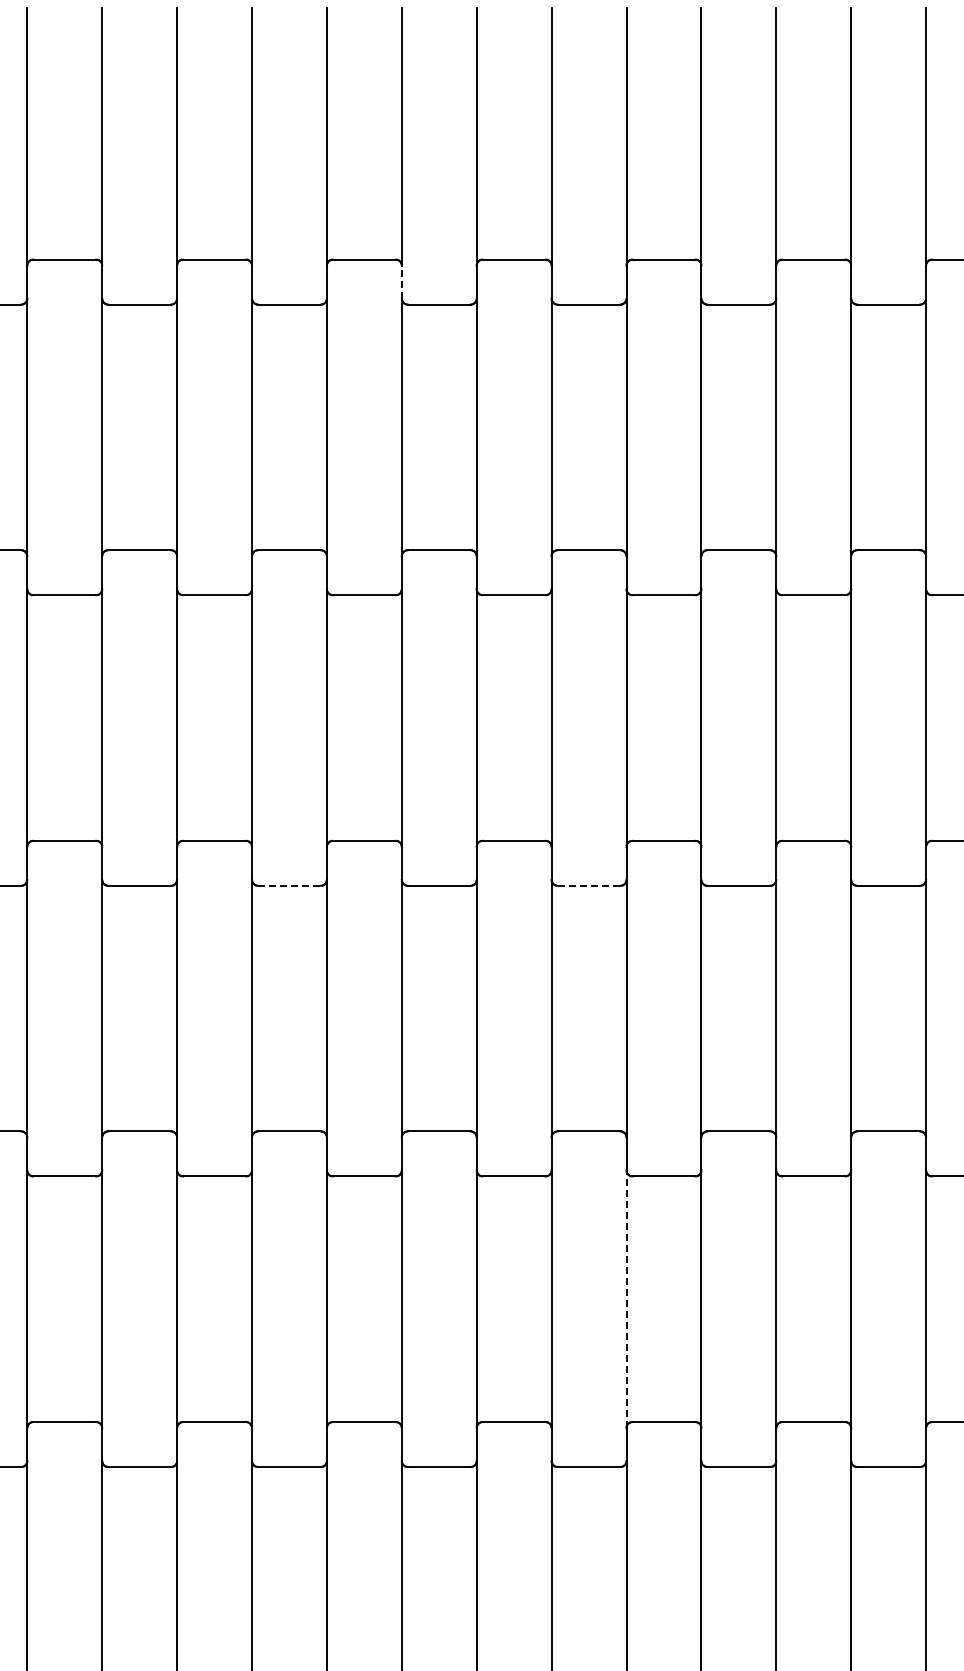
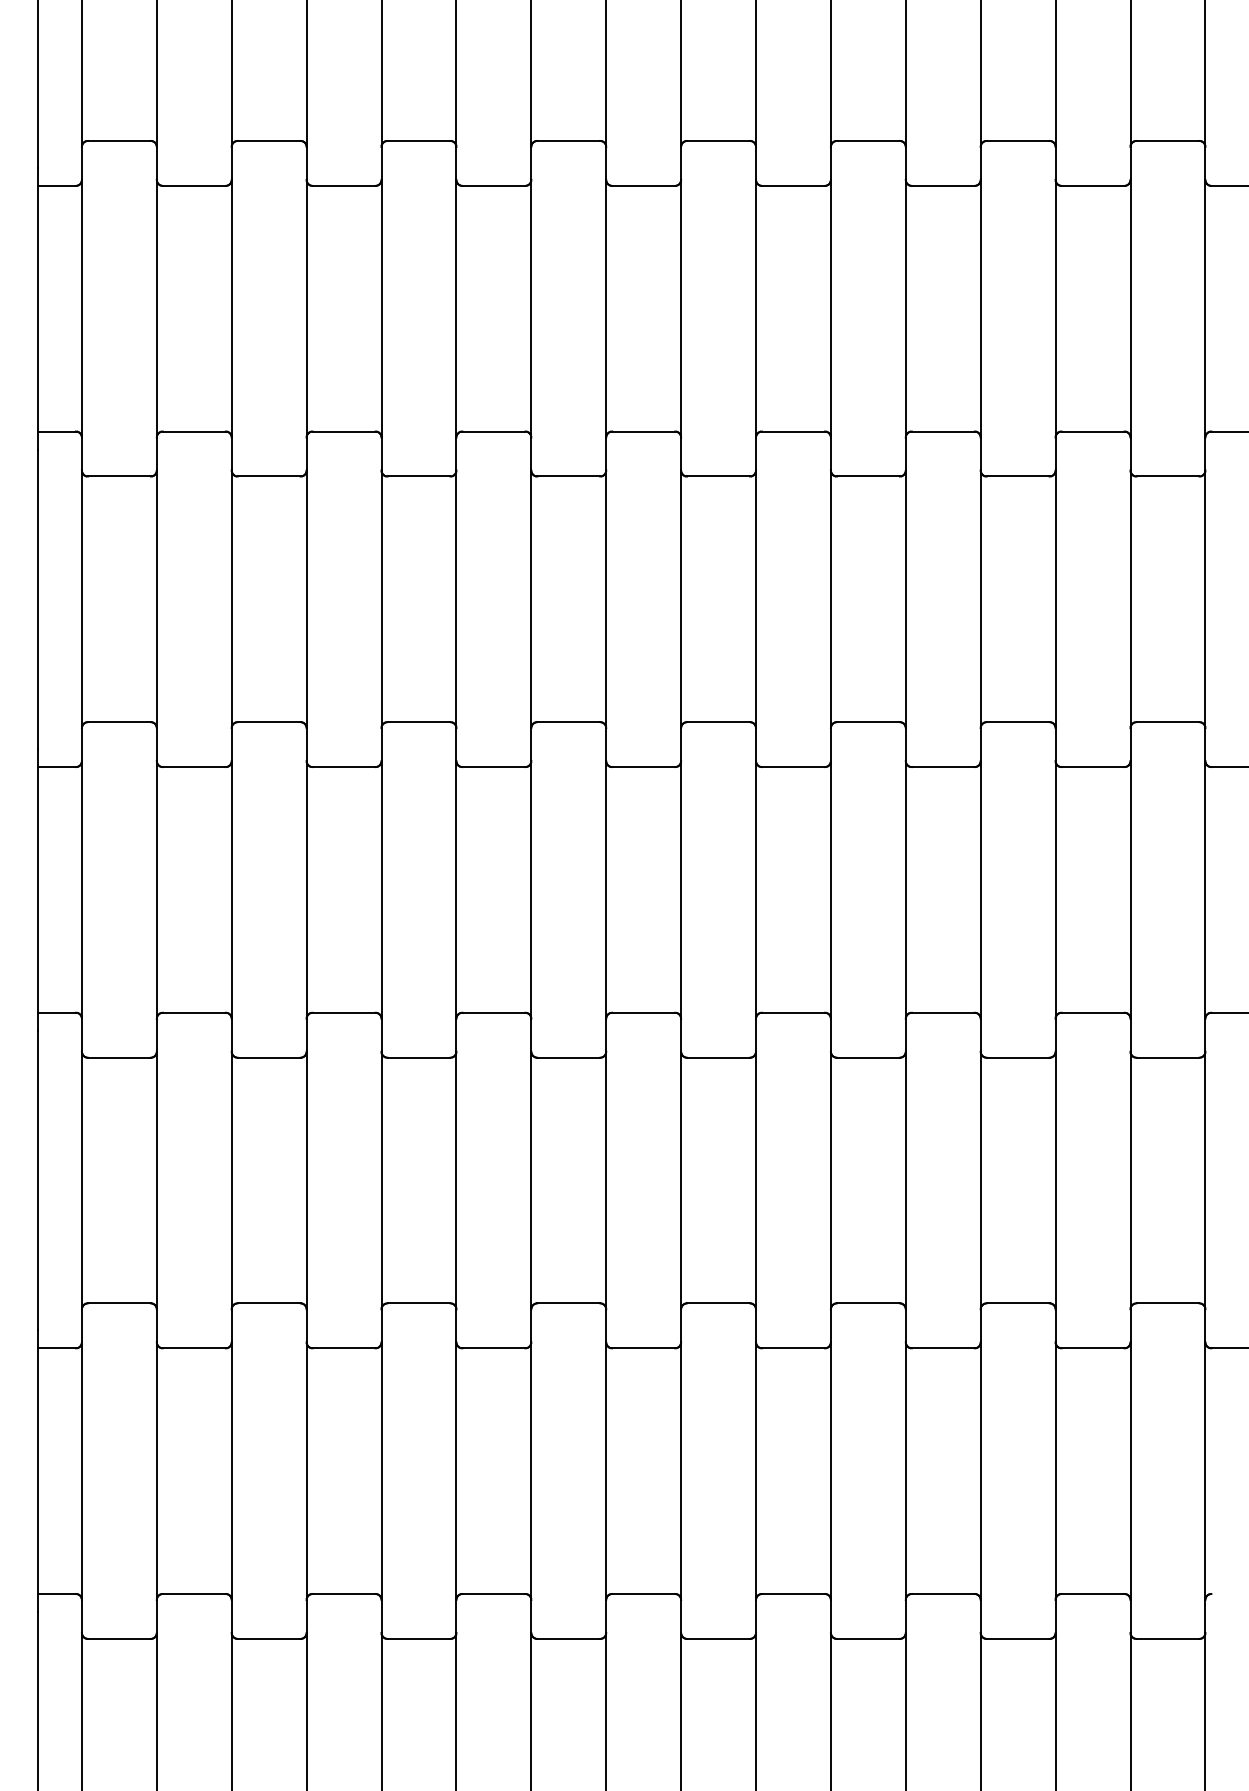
line: (402, 281) -> (606, 162), dashed -> solid
line: (290, 886) -> (494, 767), dashed -> solid
line: (589, 886) -> (793, 767), dashed -> solid
line: (626, 1299) -> (830, 1180), dashed -> solid

